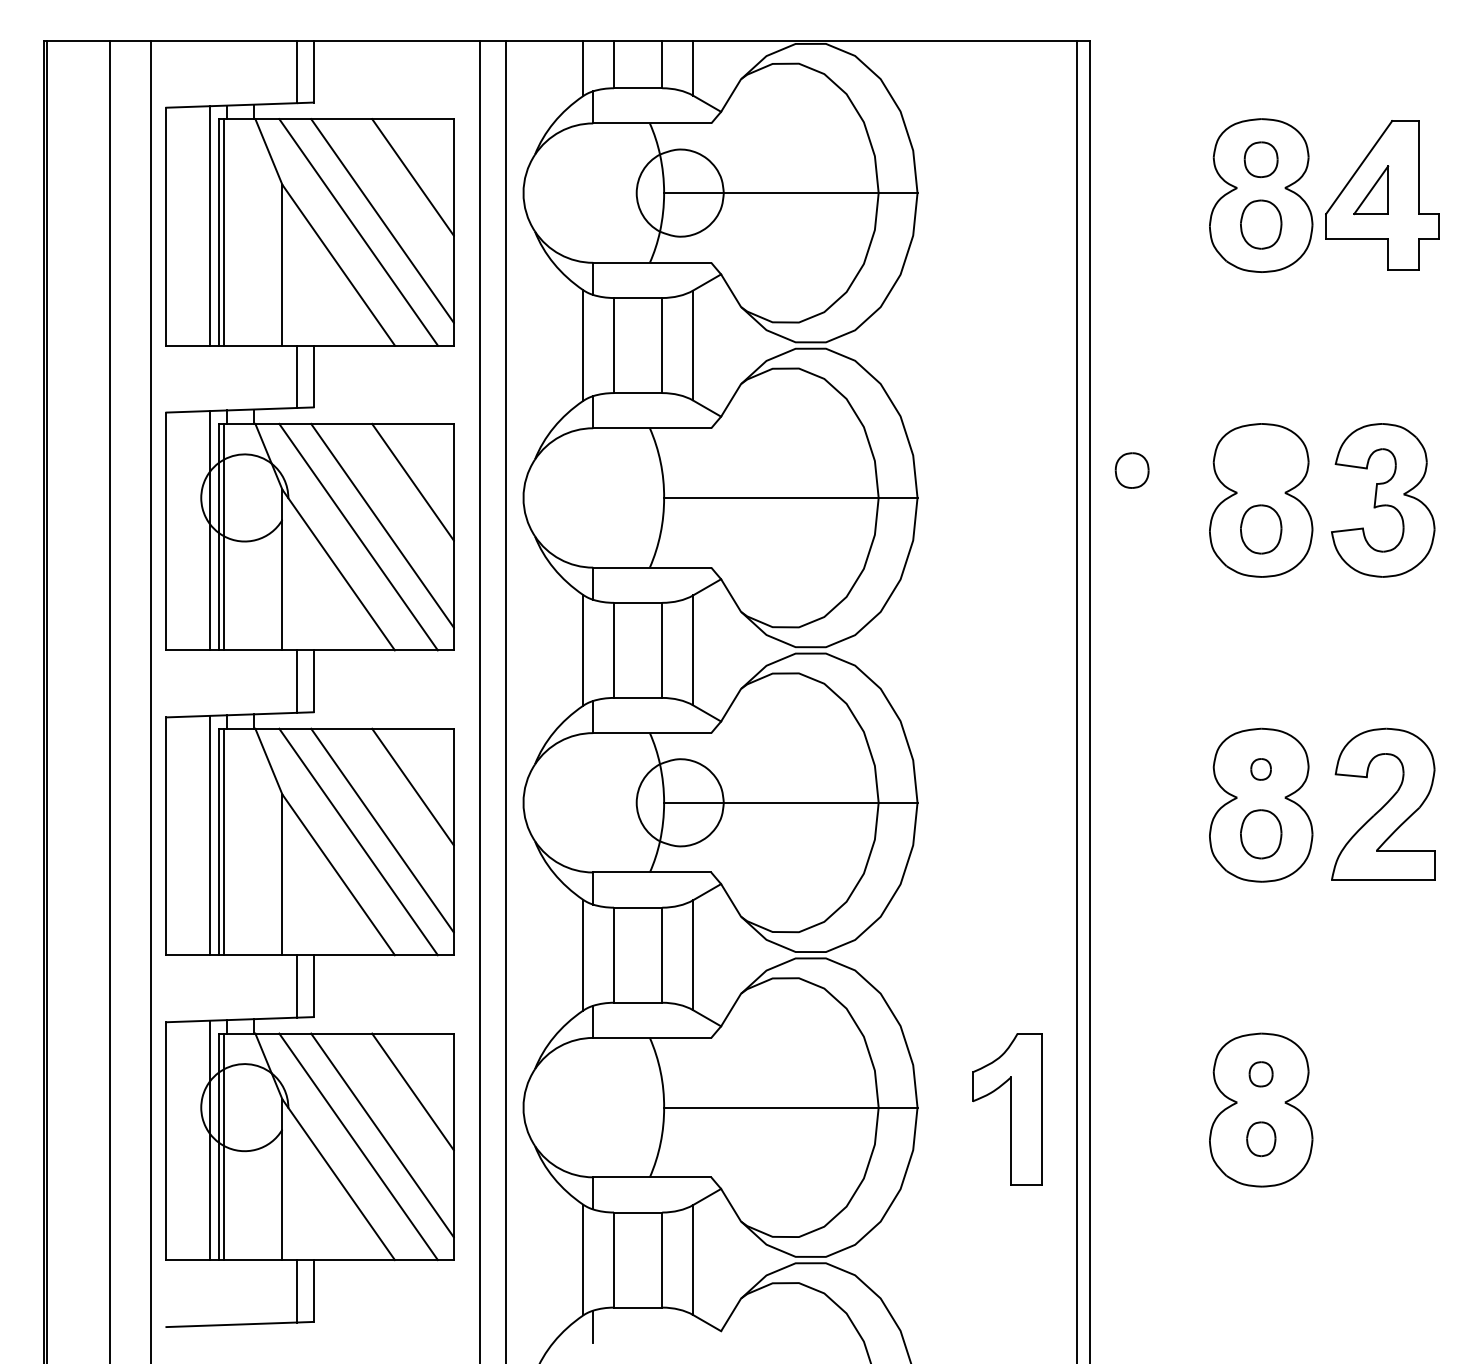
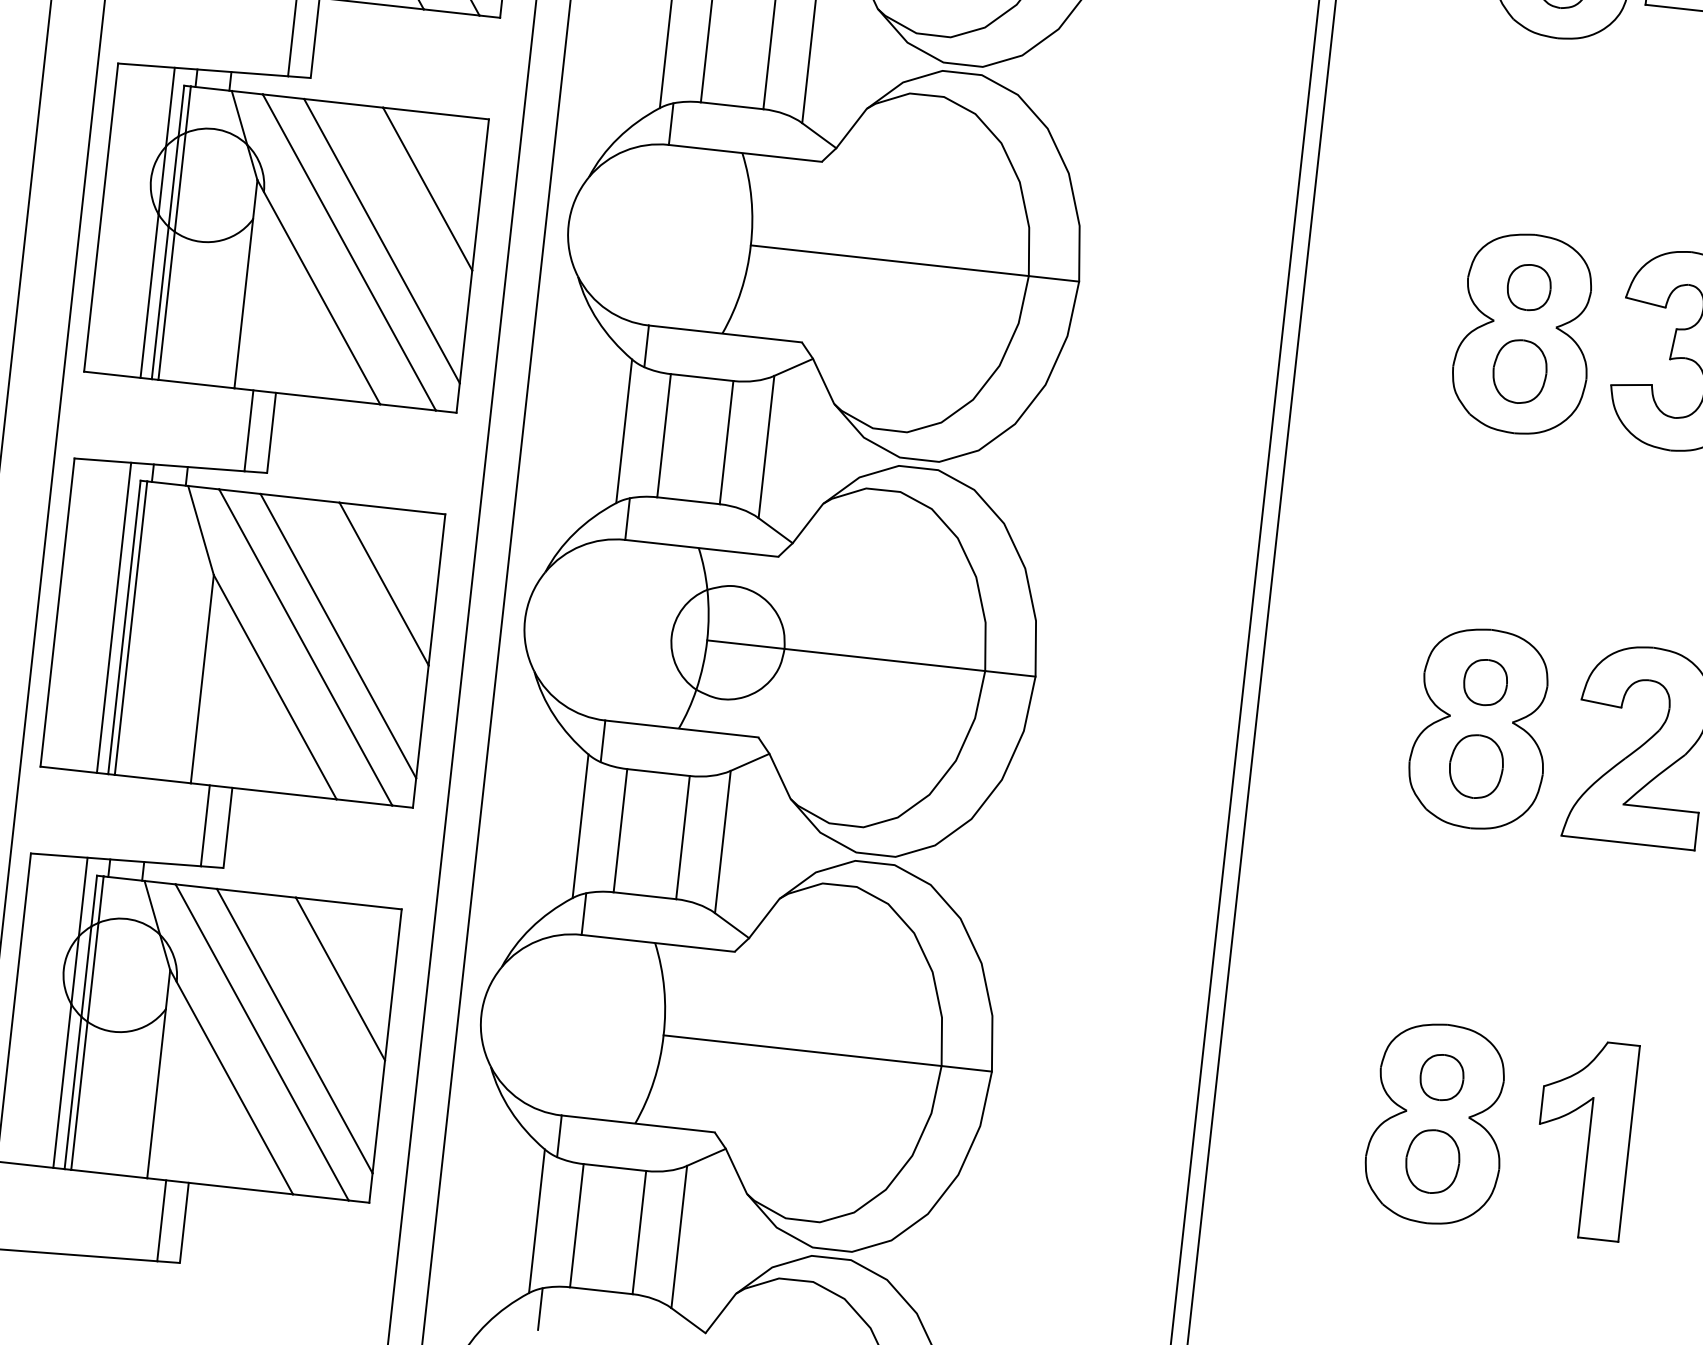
part: (1131, 470) -> (1528, 287), moved
part: (1260, 769) -> (1484, 682), size x1.67
part: (1260, 1074) -> (1441, 1077), size x1.43
part: (1007, 1109) -> (1583, 1139), moved
part: (1261, 1139) -> (1433, 1162), size x1.43

